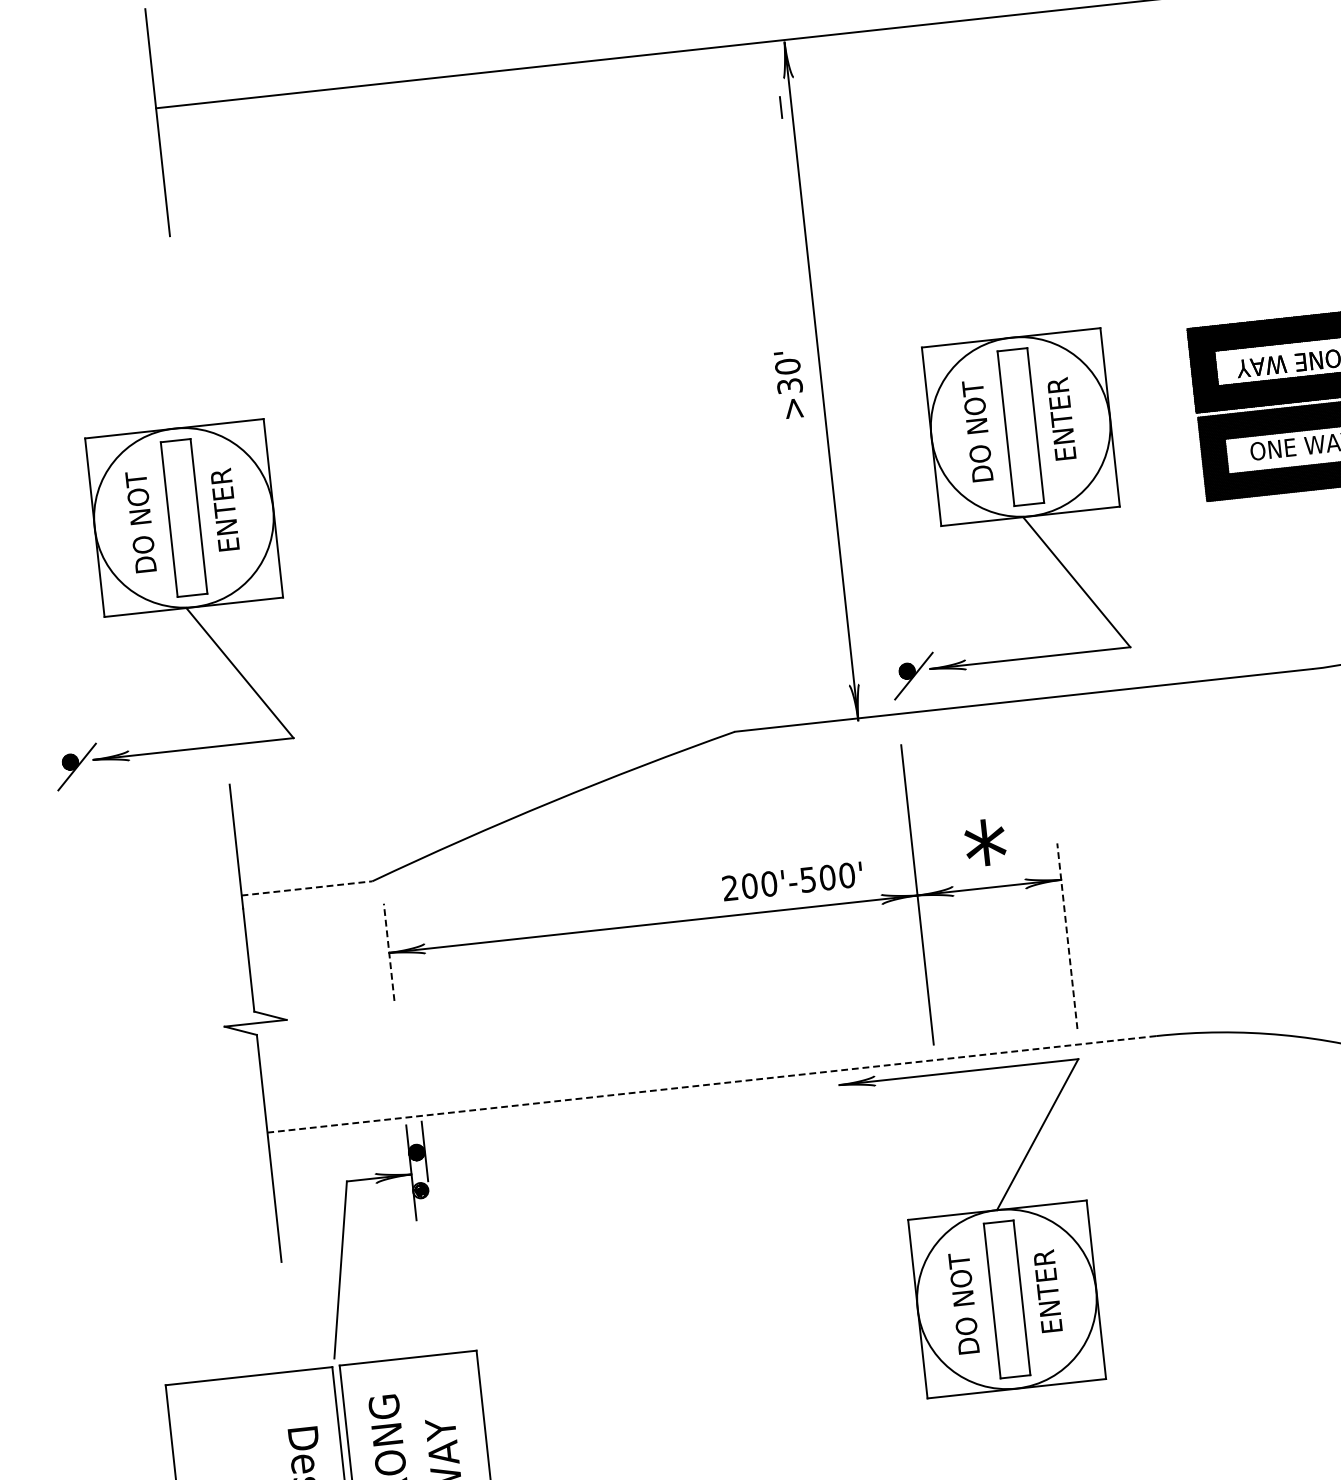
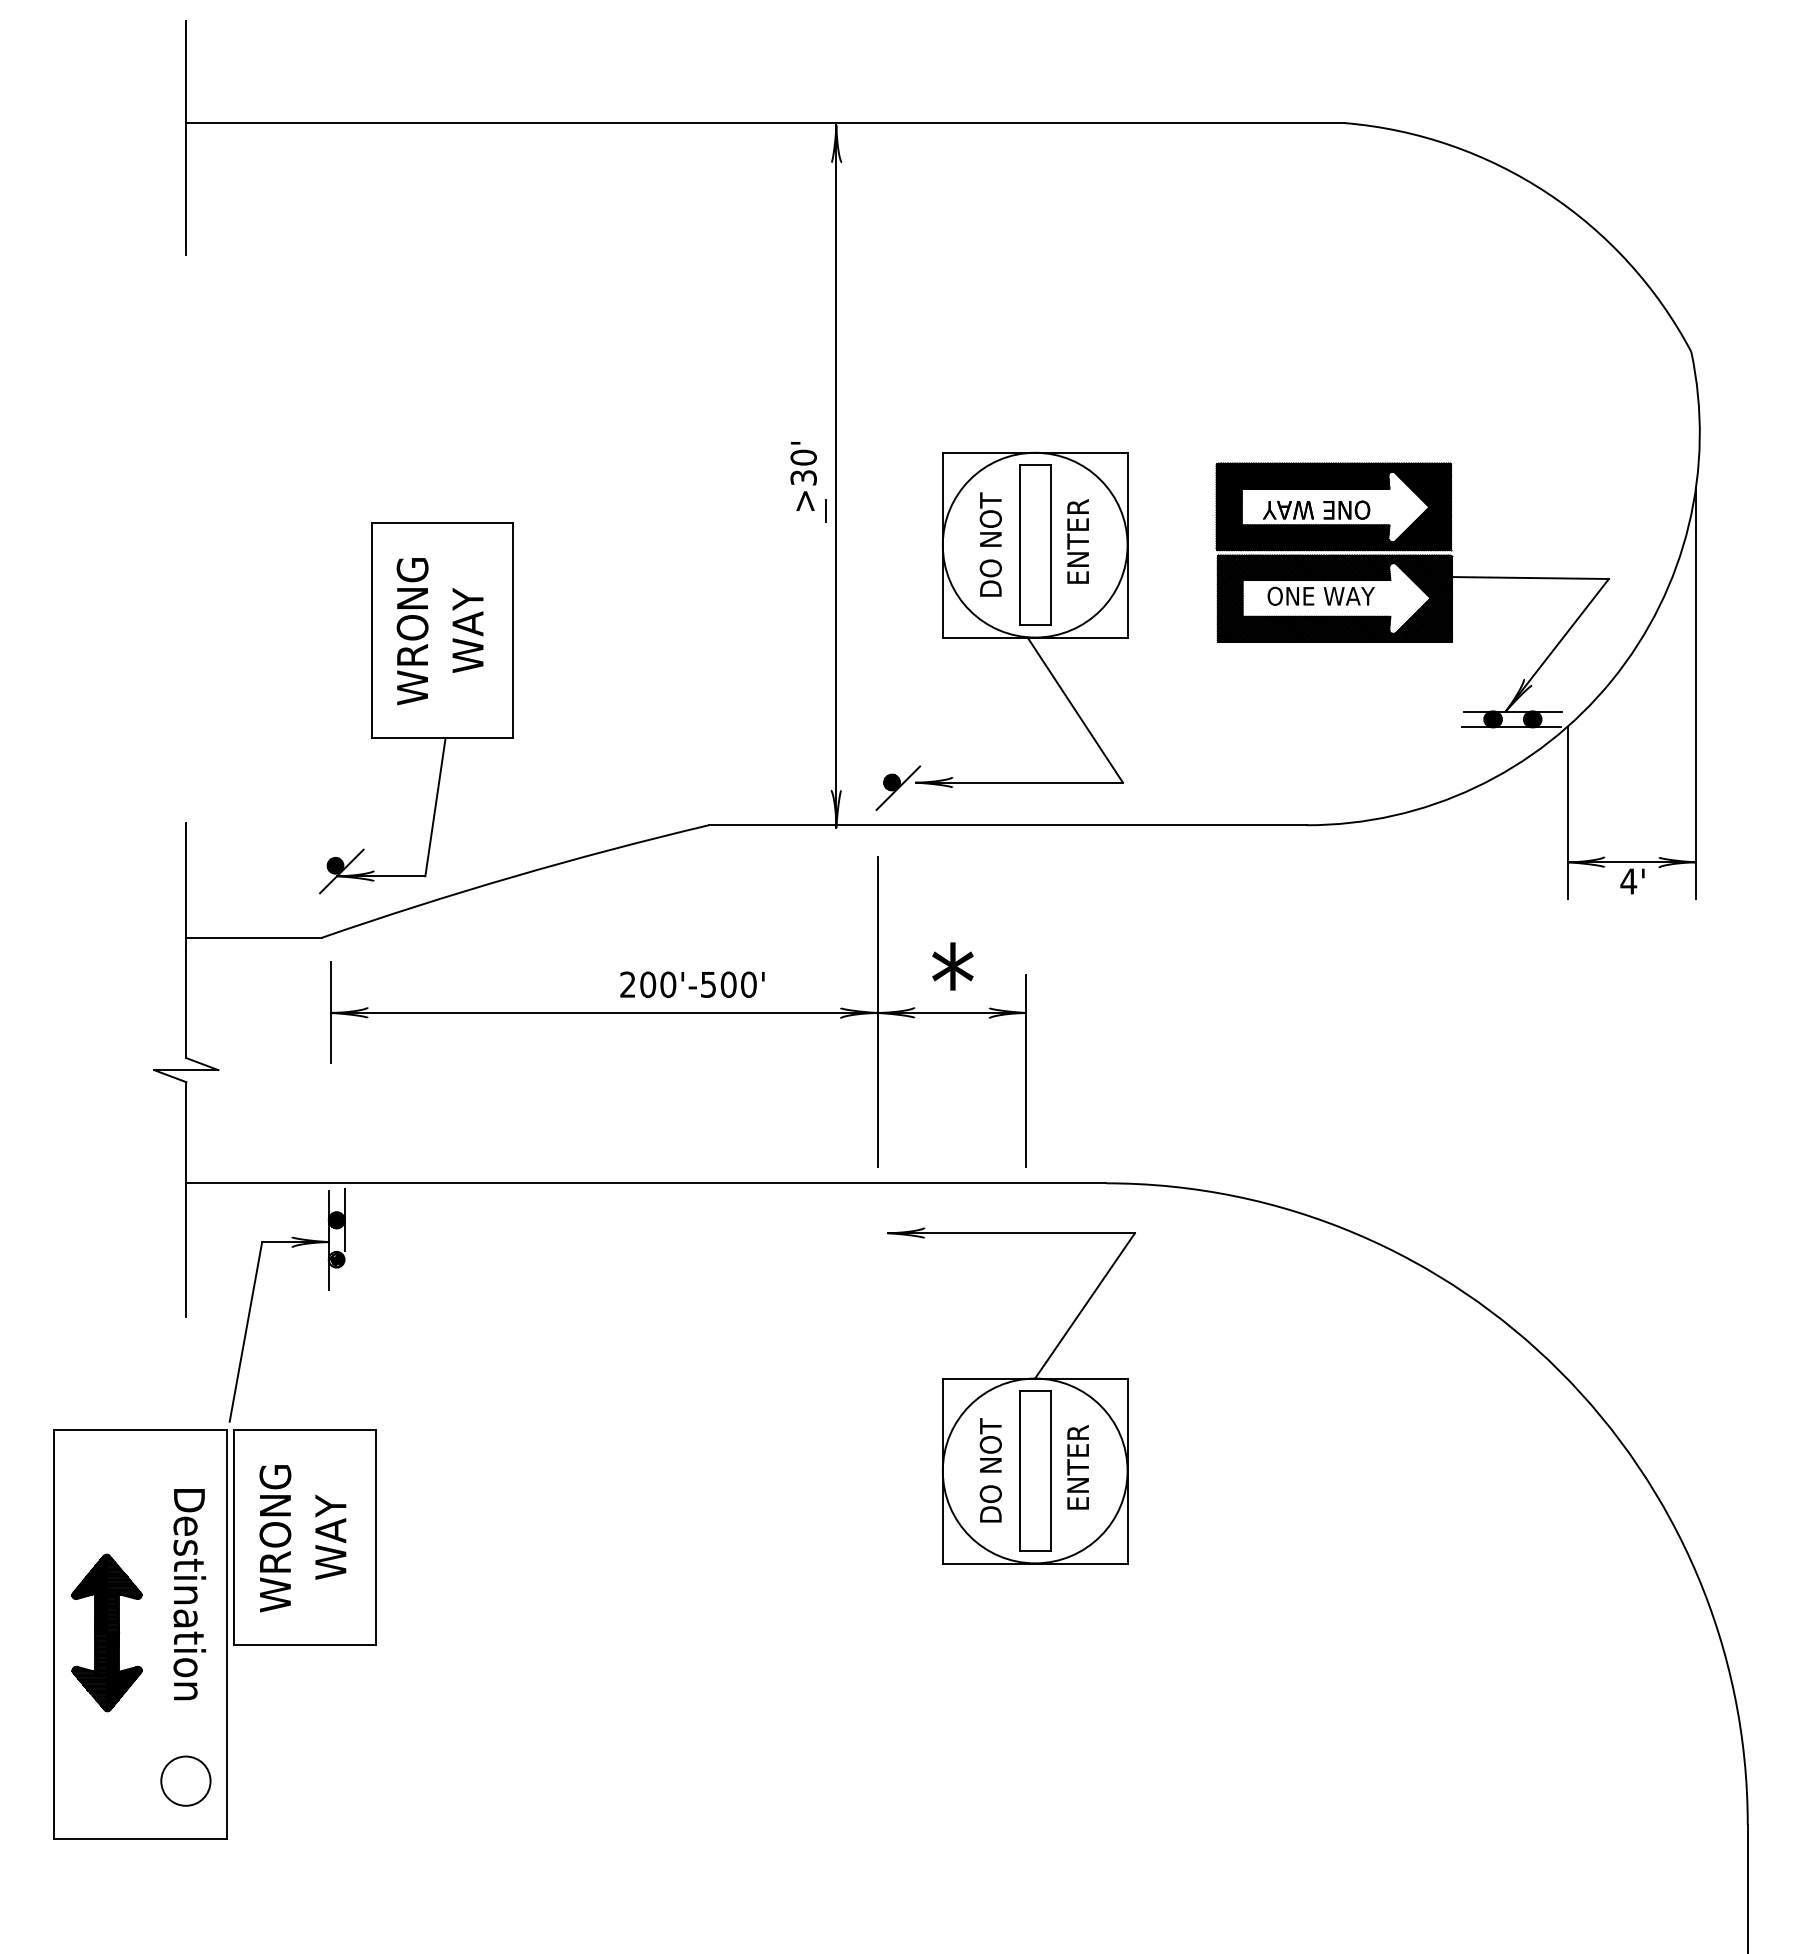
line: (780, 107) -> (825, 510), moved
part: (160, 604) -> (135, 631), removed
part: (440, 649) -> (416, 708), added
text: (792, 881) -> (692, 984), moved
line: (306, 888) -> (253, 937), dashed -> solid
line: (1067, 935) -> (1026, 1070), dashed -> solid
line: (388, 951) -> (330, 1011), dashed -> solid
line: (712, 1084) -> (646, 1183), dashed -> solid
part: (976, 1228) -> (1011, 1395), moved

